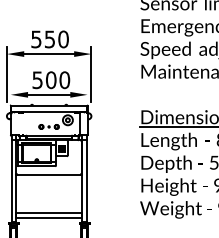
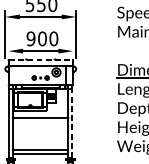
text: (37, 79) -> (30, 38), 500 -> 900
line: (49, 105) -> (41, 60), solid -> dashed
line: (86, 180) -> (72, 122), solid -> dashed

